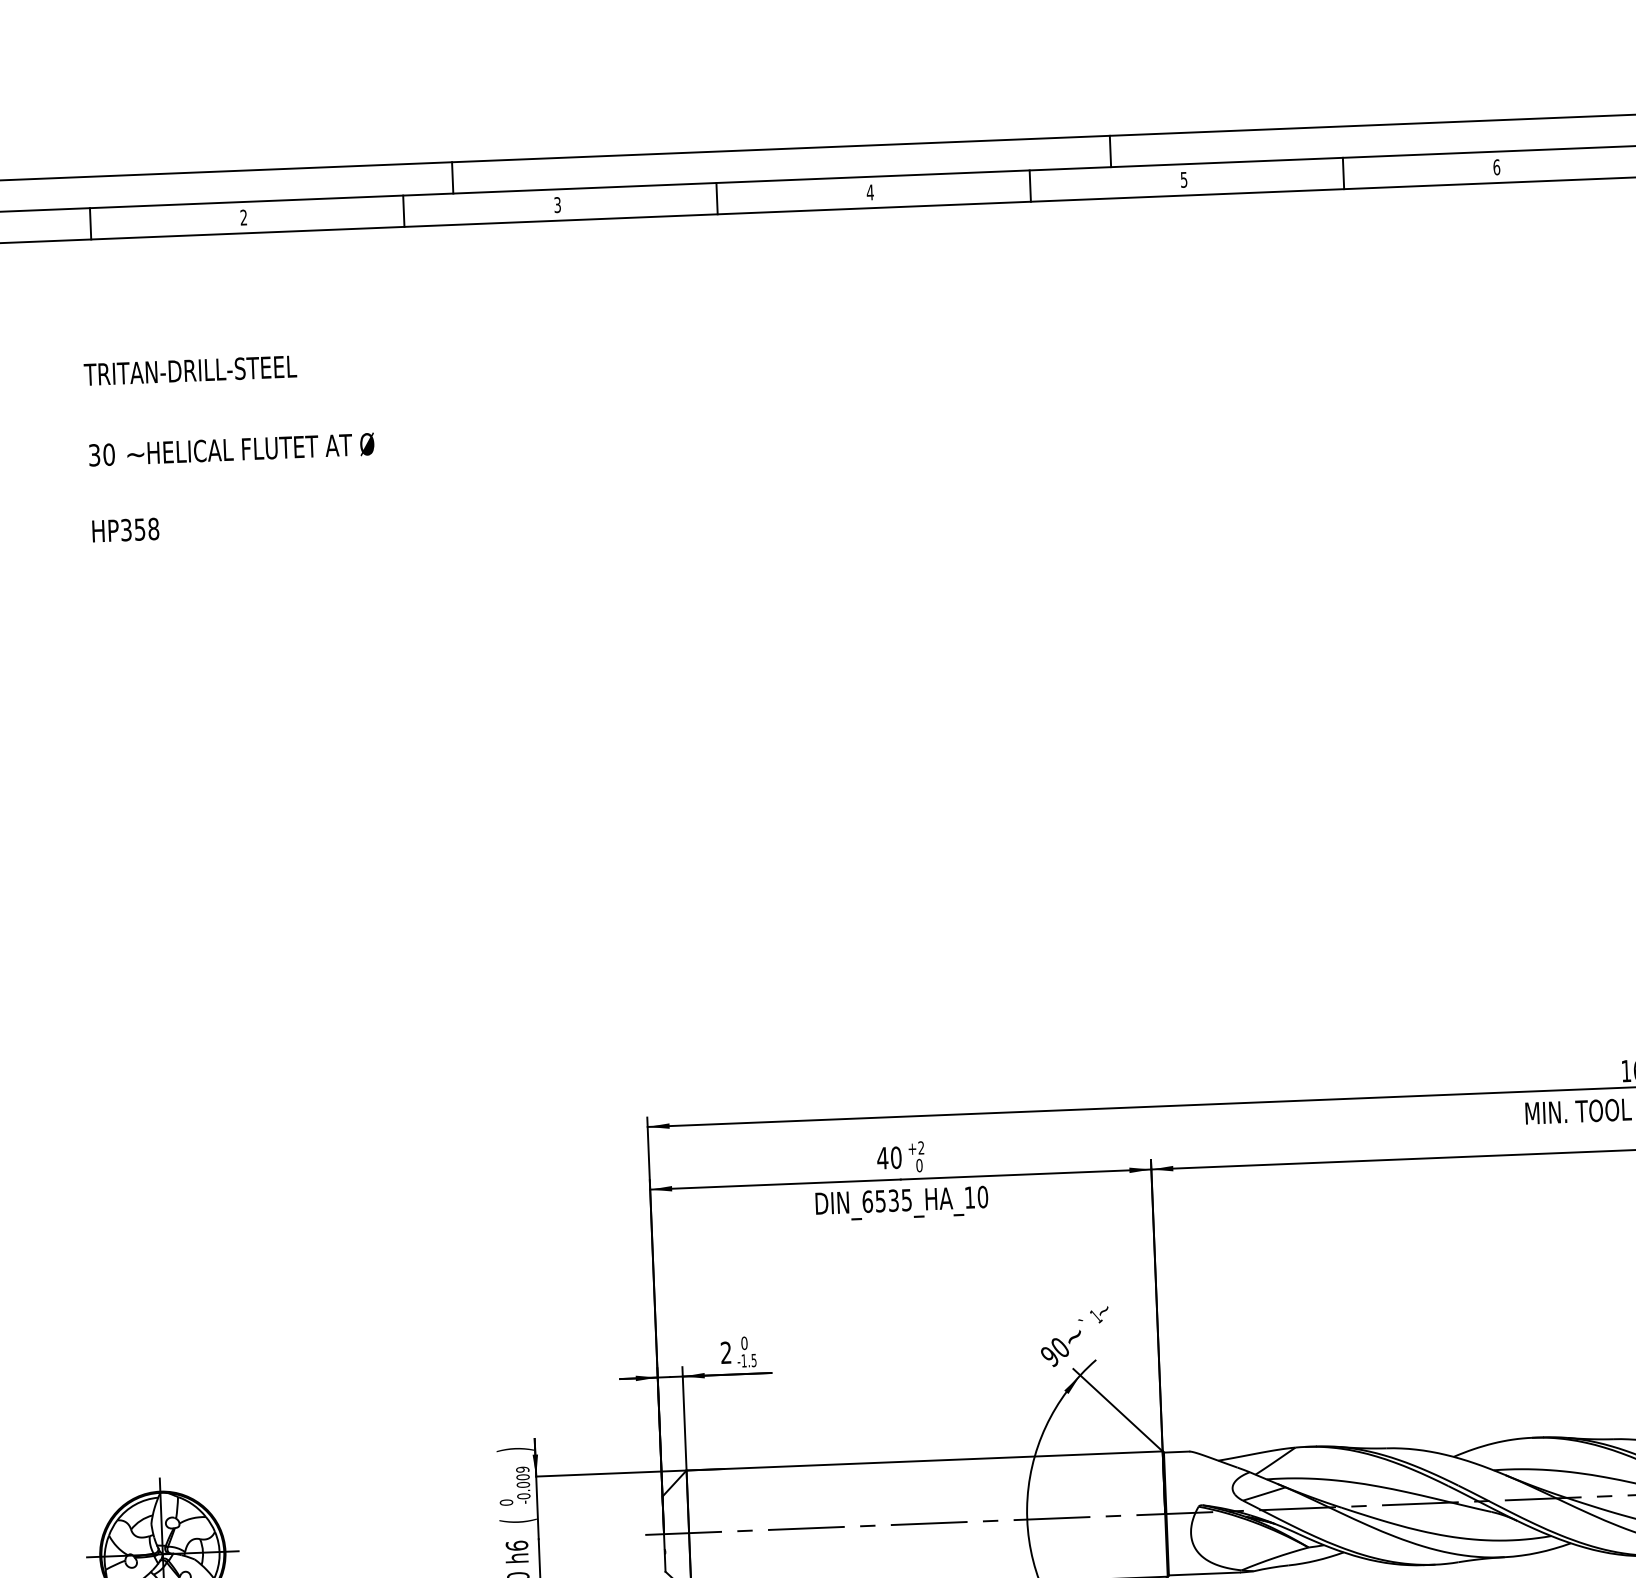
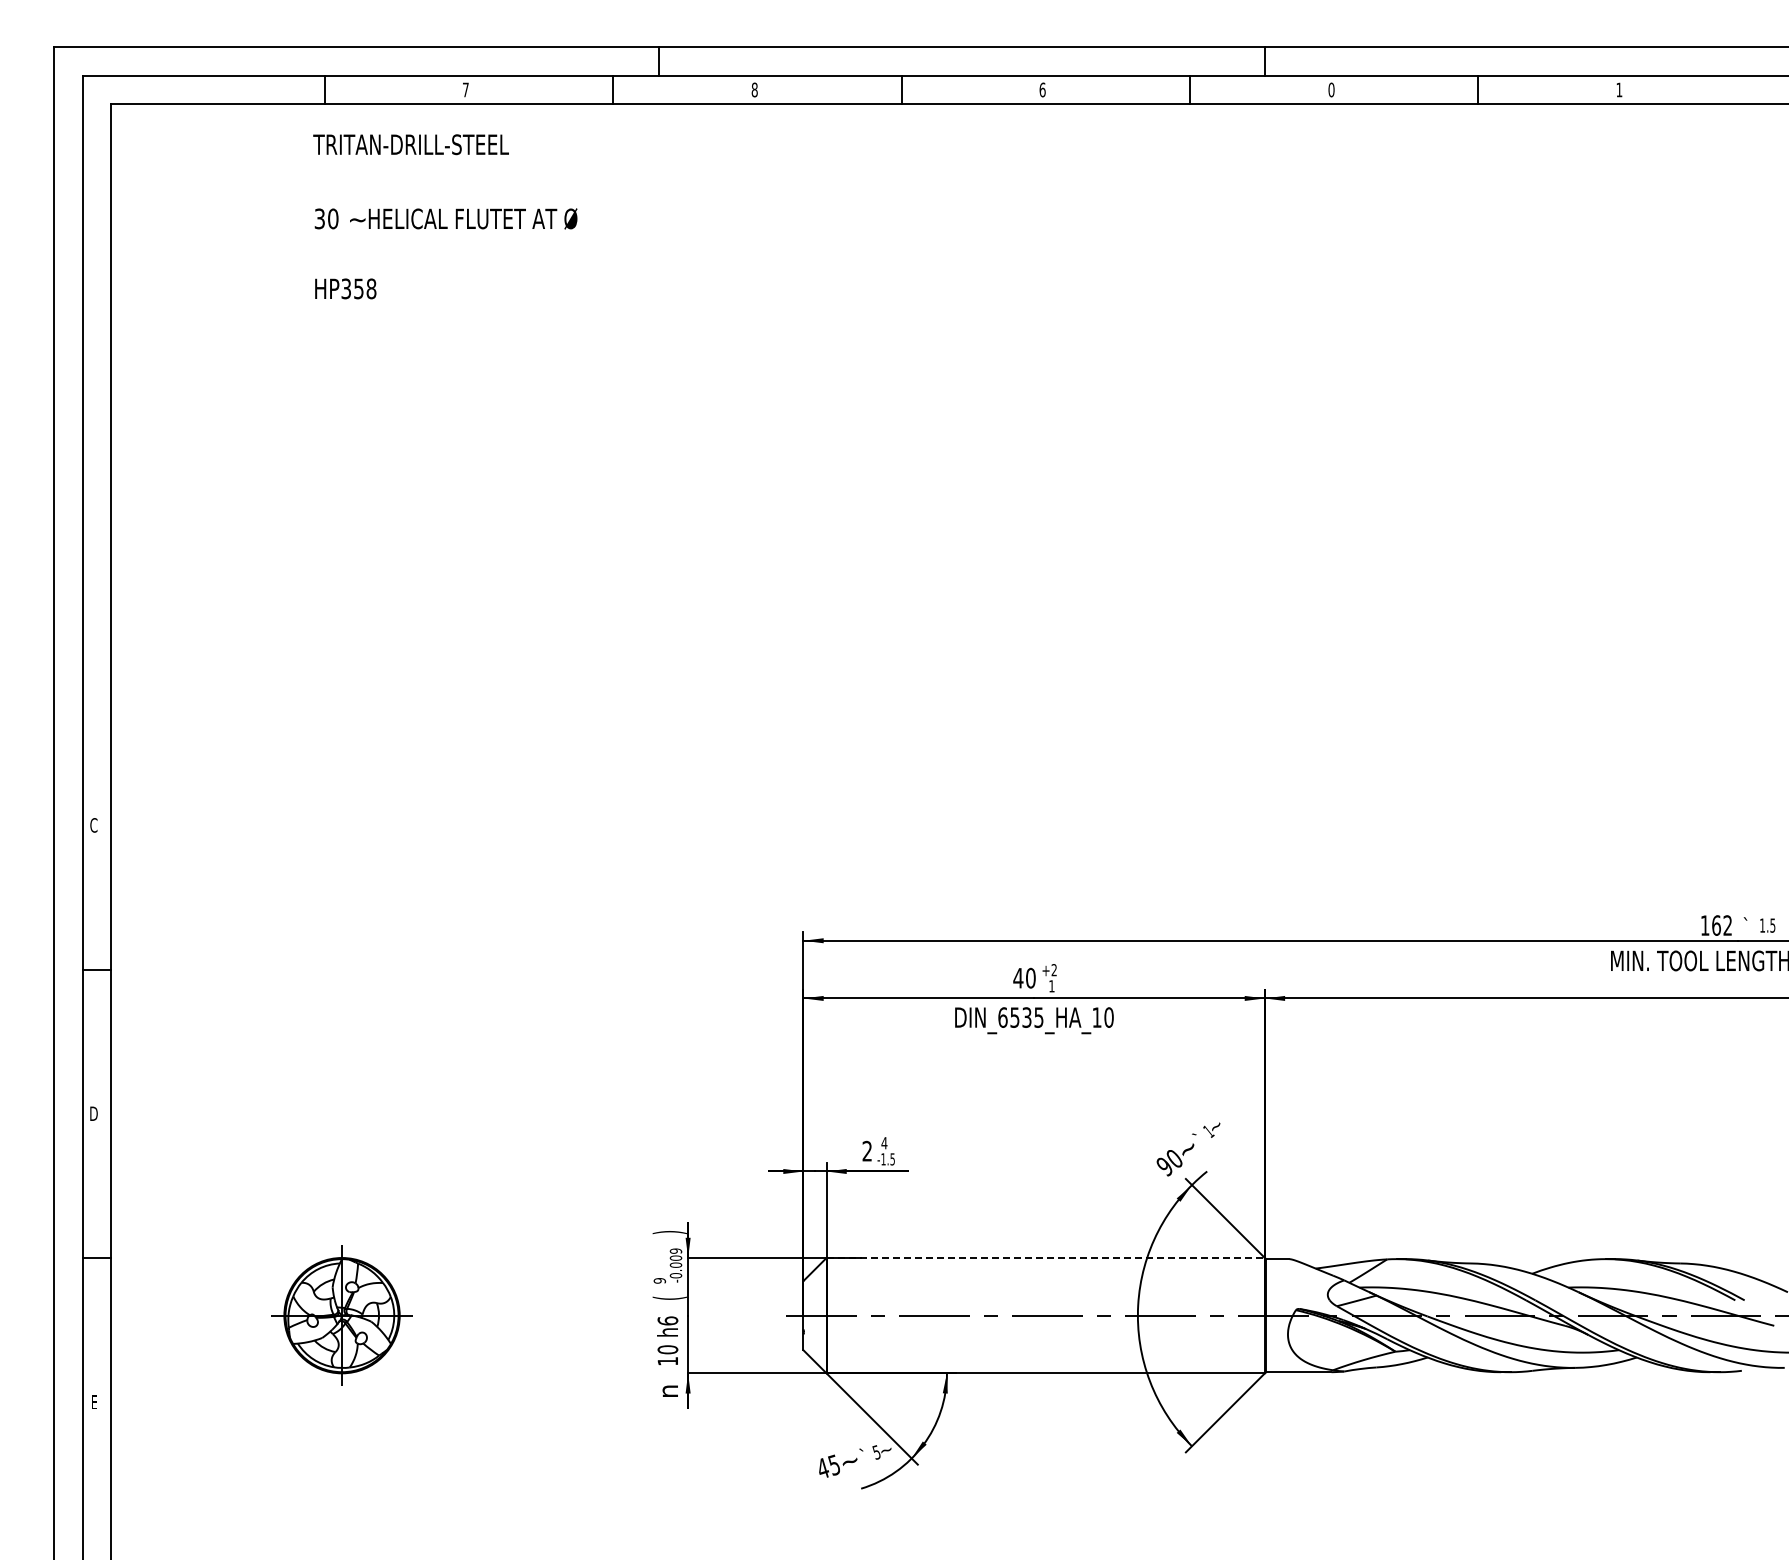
text: (1496, 166) -> (1619, 89), 6 -> 1
text: (1184, 179) -> (1331, 89), 5 -> 0
text: (870, 191) -> (1042, 89), 4 -> 6
text: (557, 204) -> (754, 89), 3 -> 8
text: (243, 217) -> (465, 89), 2 -> 7
text: (230, 447) -> (445, 216), moved
text: (919, 1165) -> (1051, 986), 0 -> 1
text: (744, 1343) -> (884, 1143), 0 -> 4
line: (925, 1460) -> (1046, 1257), solid -> dashed
text: (506, 1502) -> (659, 1280), 0 -> 9

